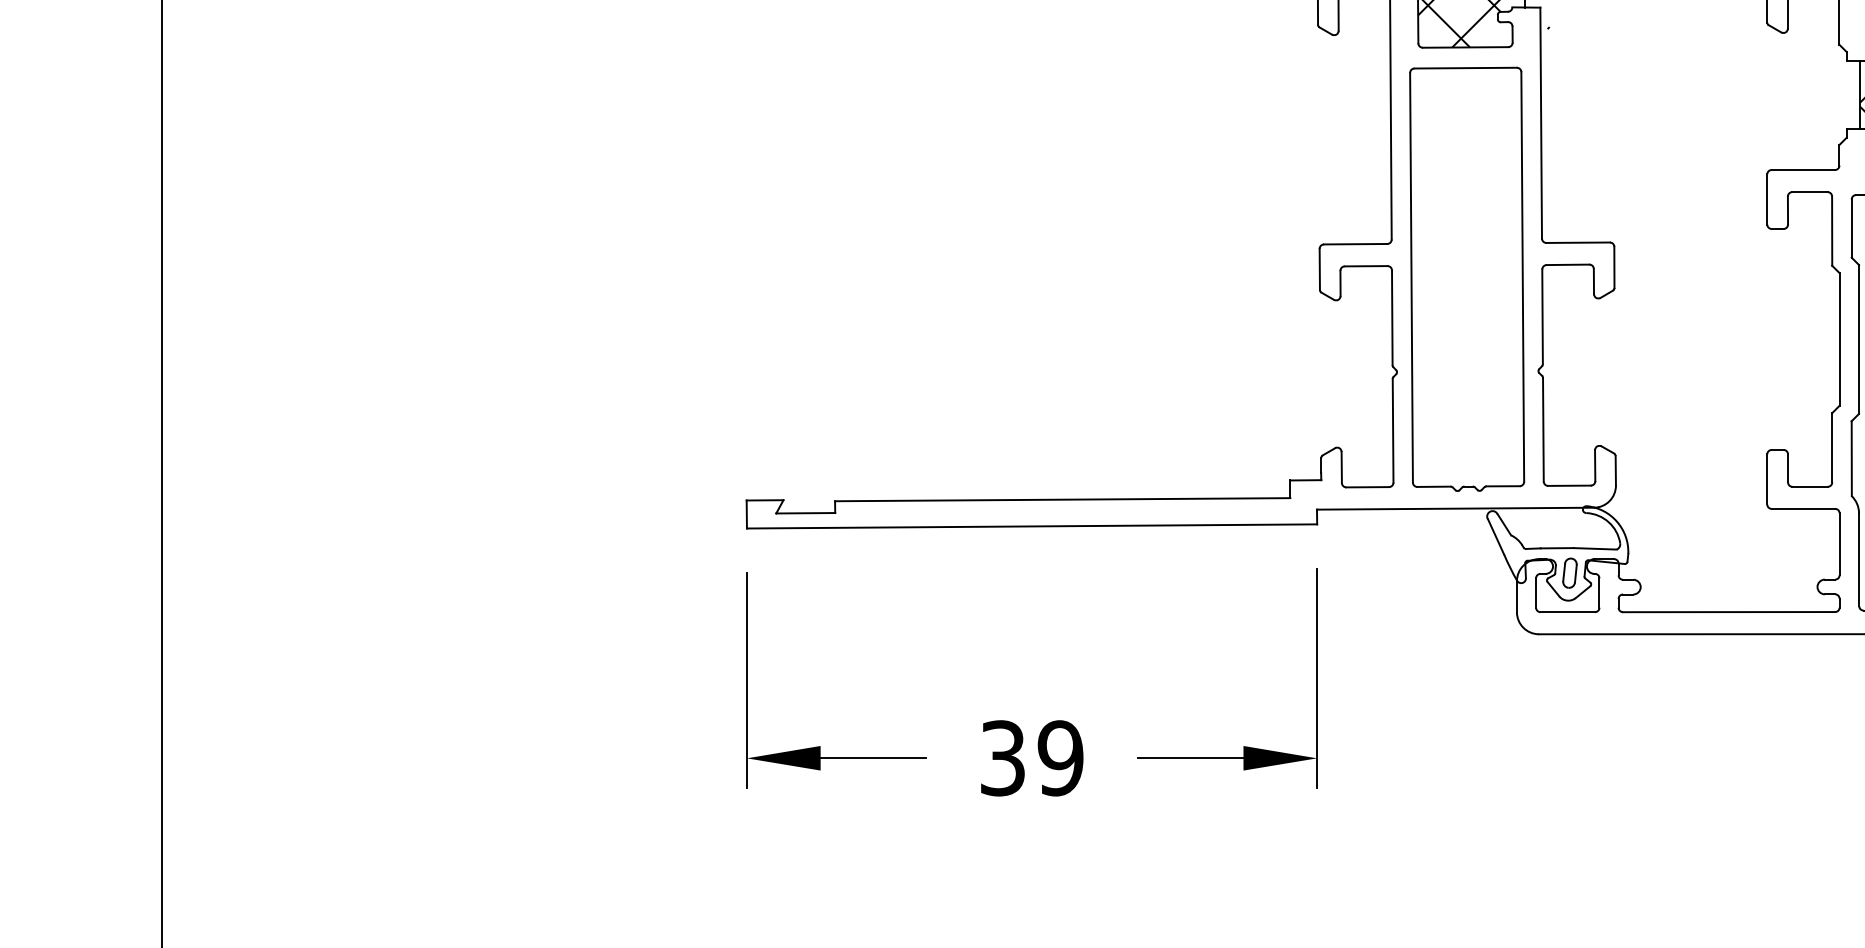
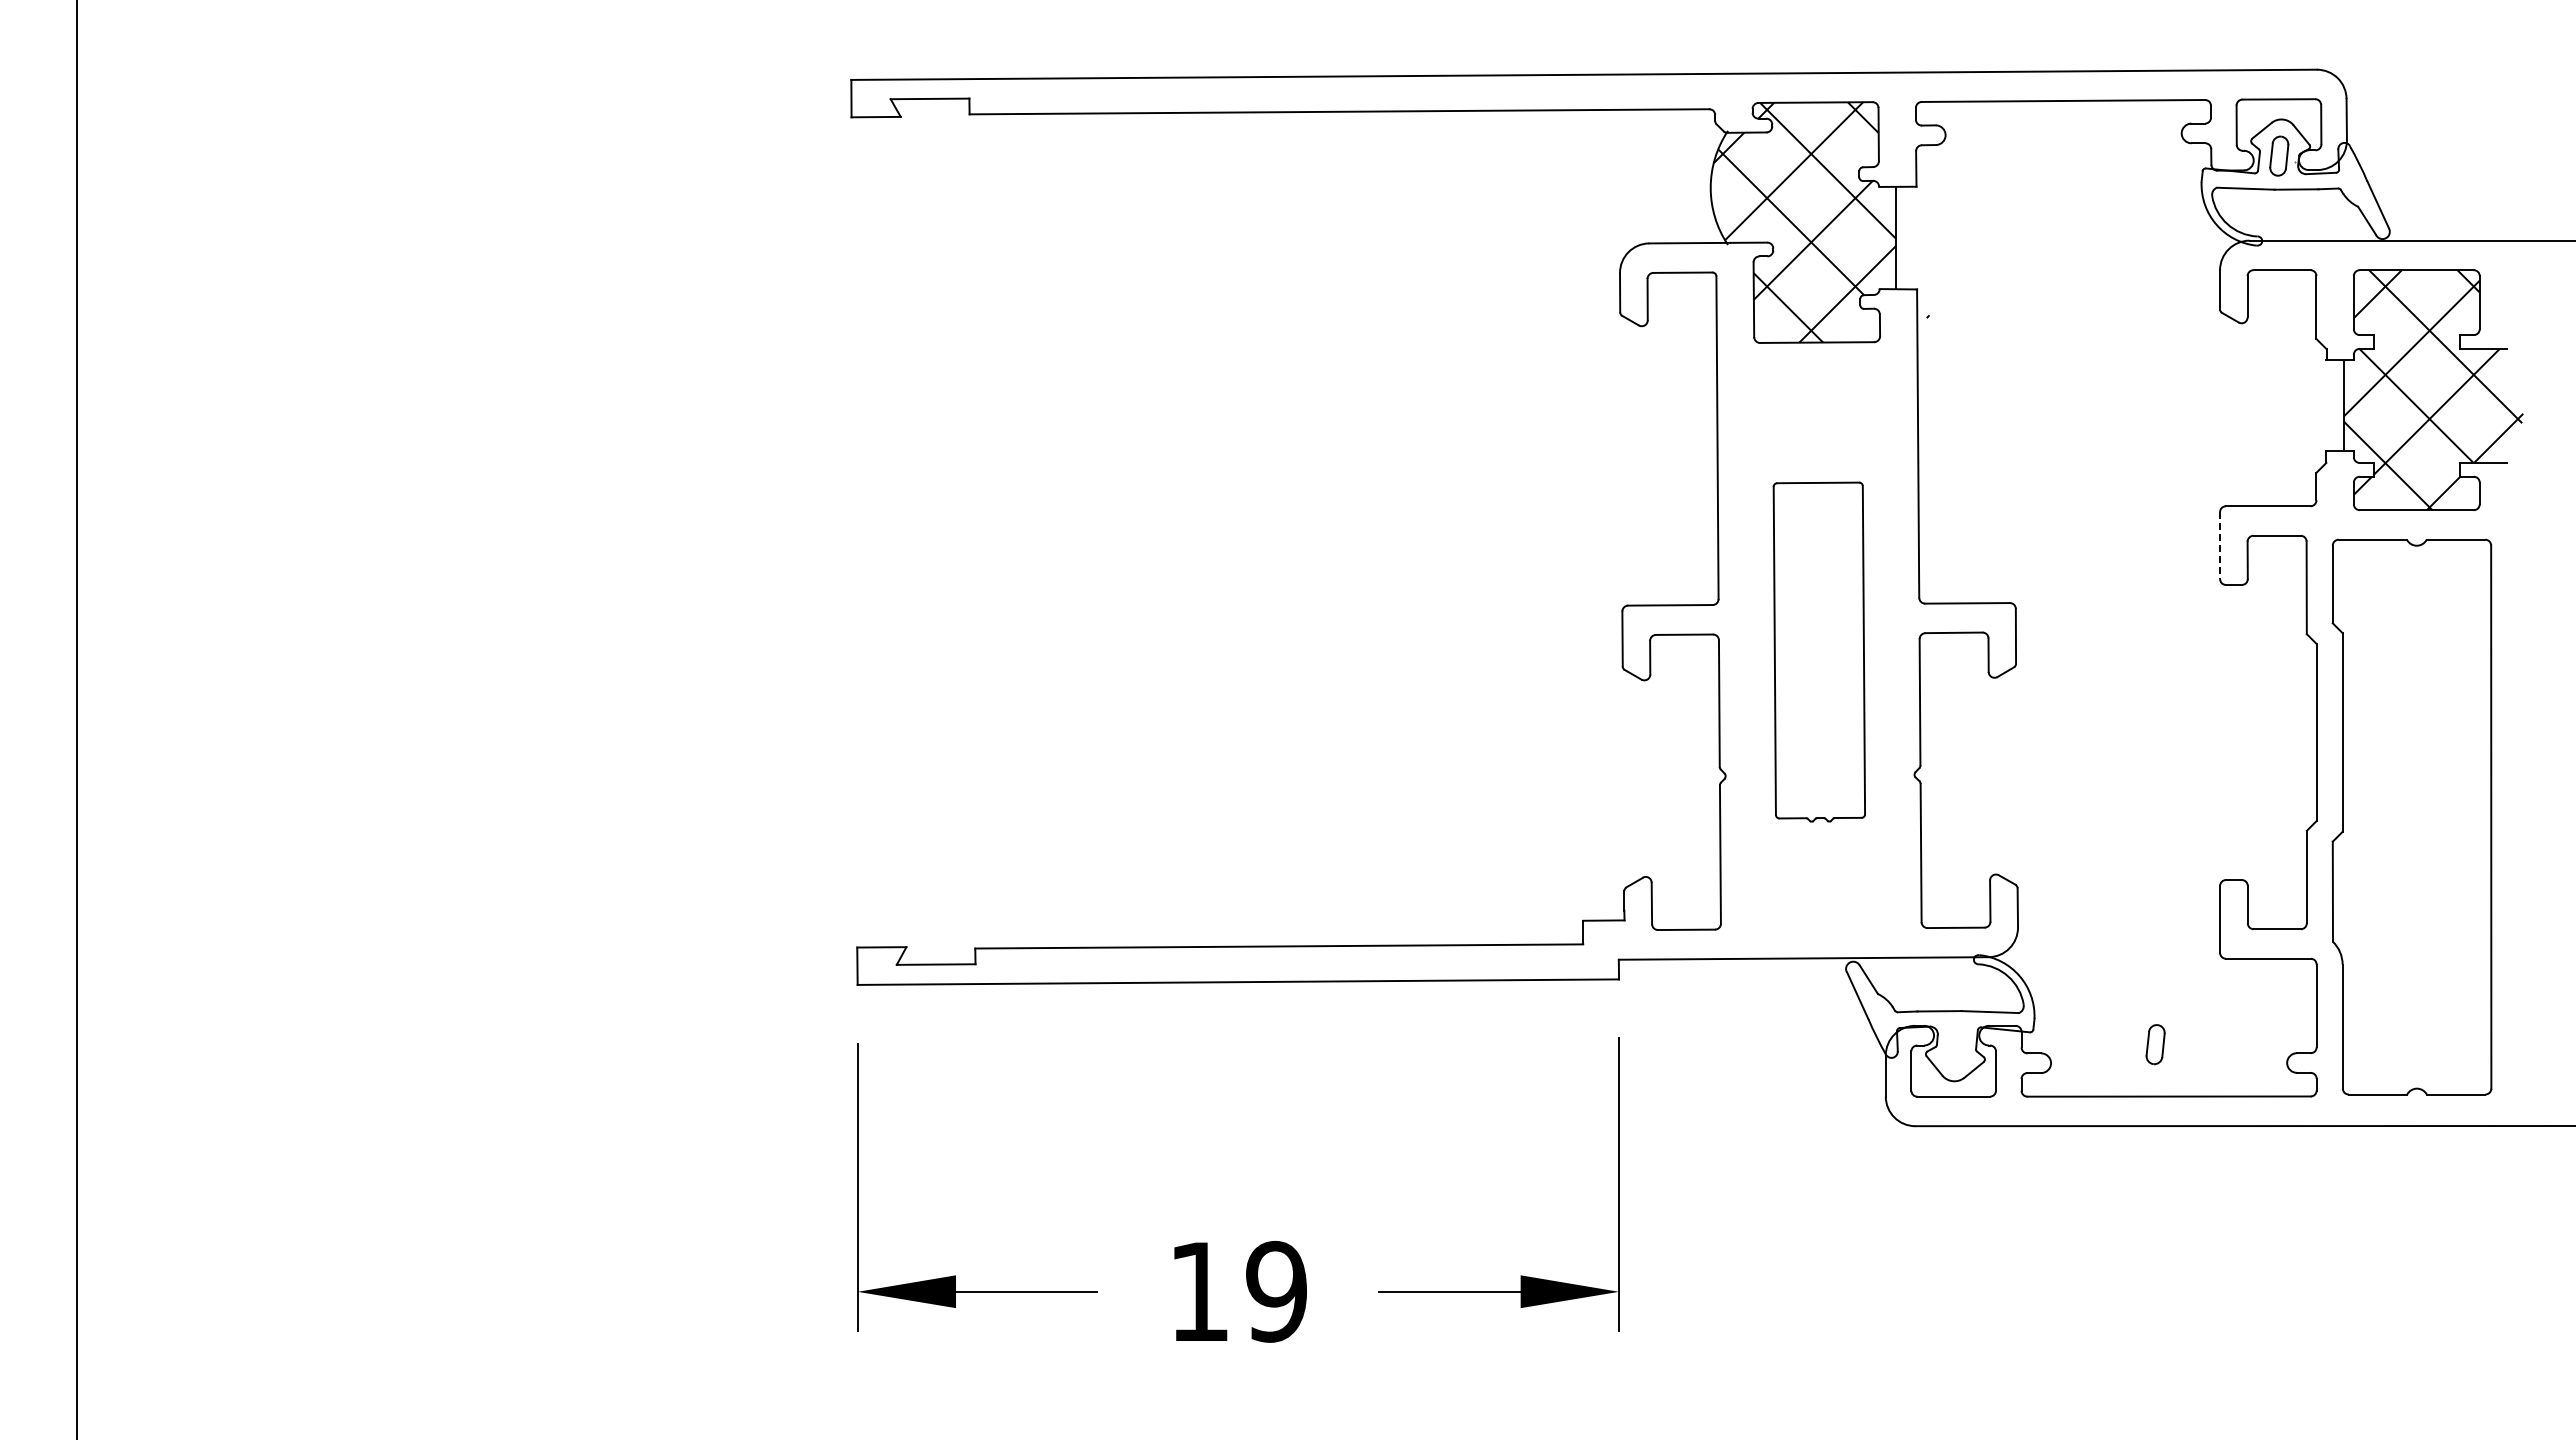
line: (1767, 200) -> (2220, 546), solid -> dashed
part: (1467, 278) -> (1819, 651), size x0.6
part: (1569, 573) -> (2155, 1044), moved
text: (1002, 758) -> (1199, 1291), 39 -> 19

